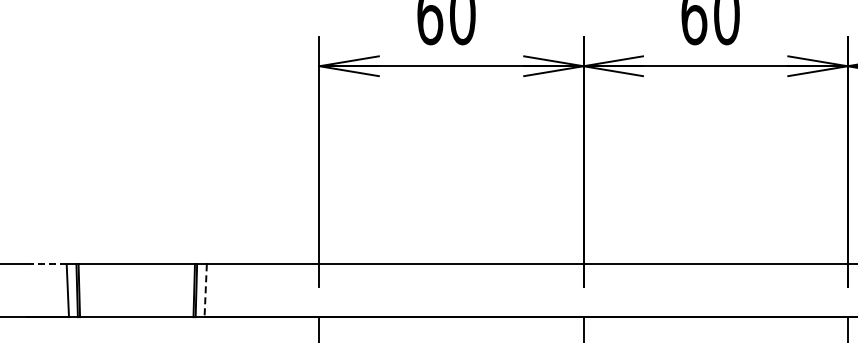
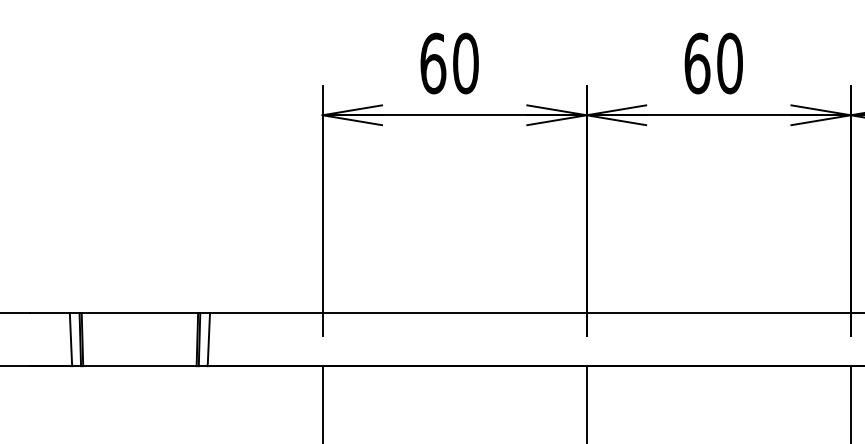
line: (46, 264) -> (49, 313), dashed -> solid
line: (205, 291) -> (208, 340), dashed -> solid

